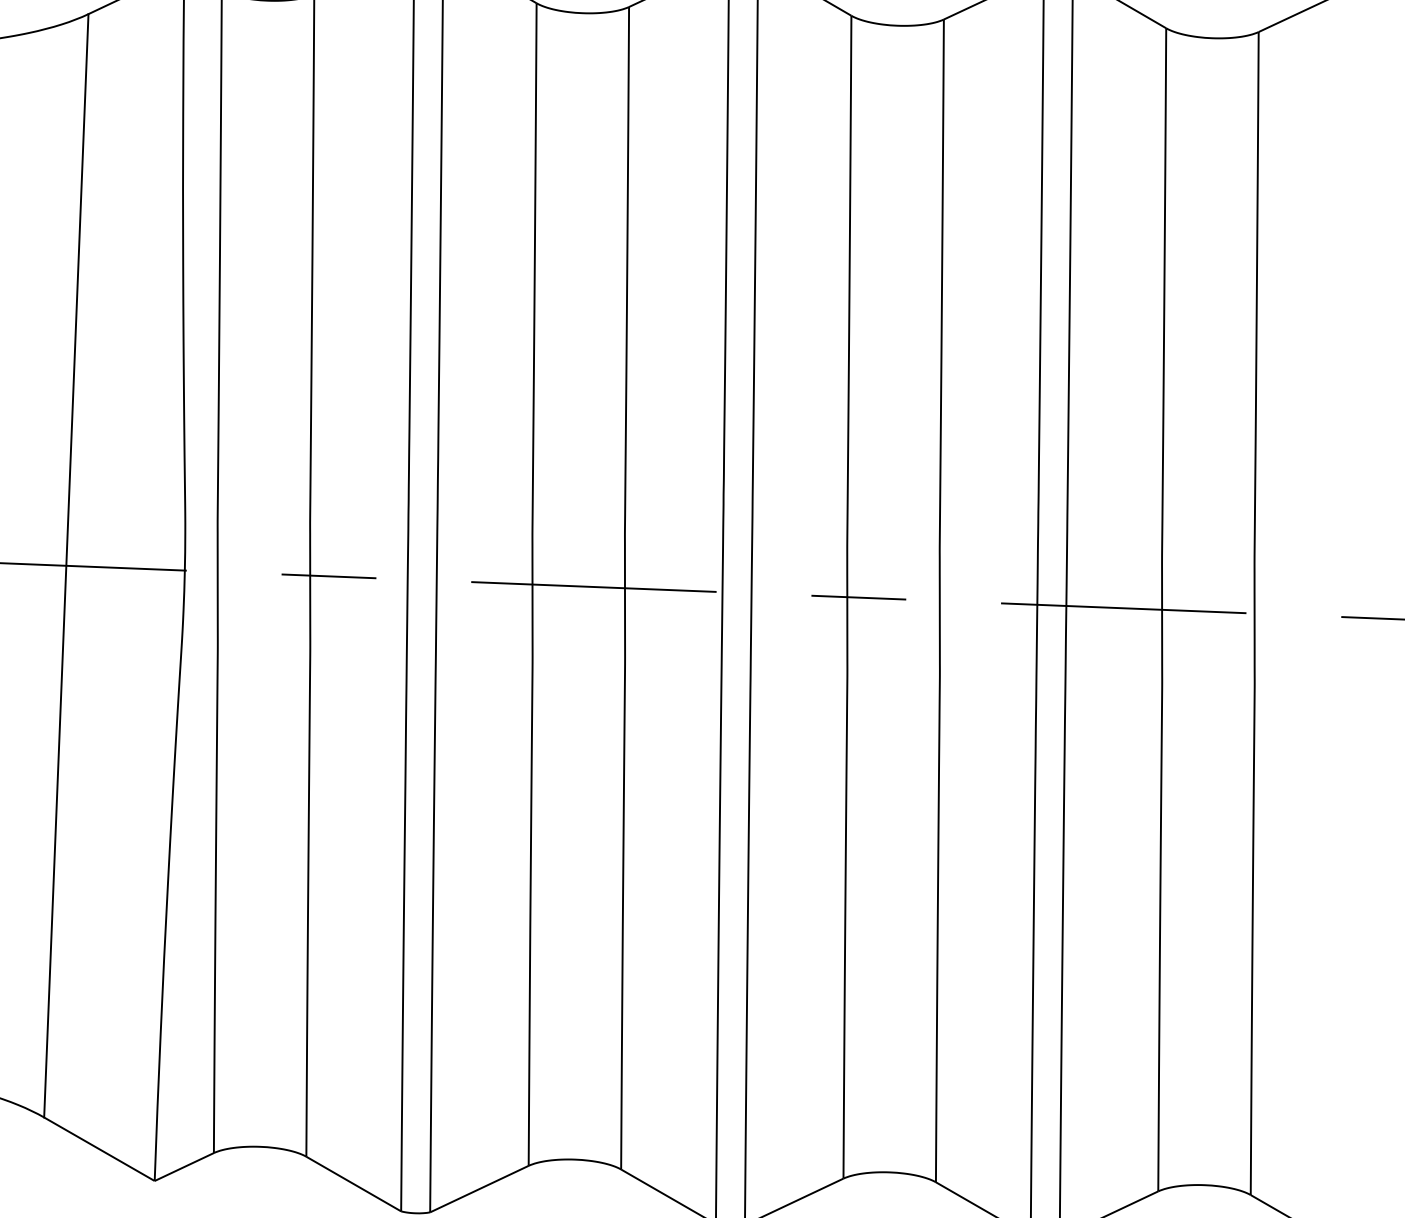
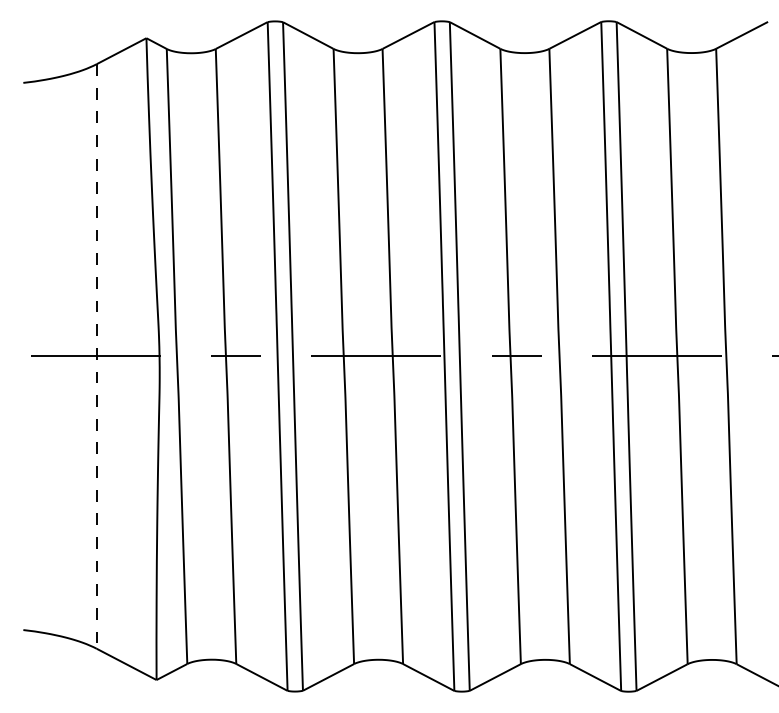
line: (65, 565) -> (96, 356), solid -> dashed

